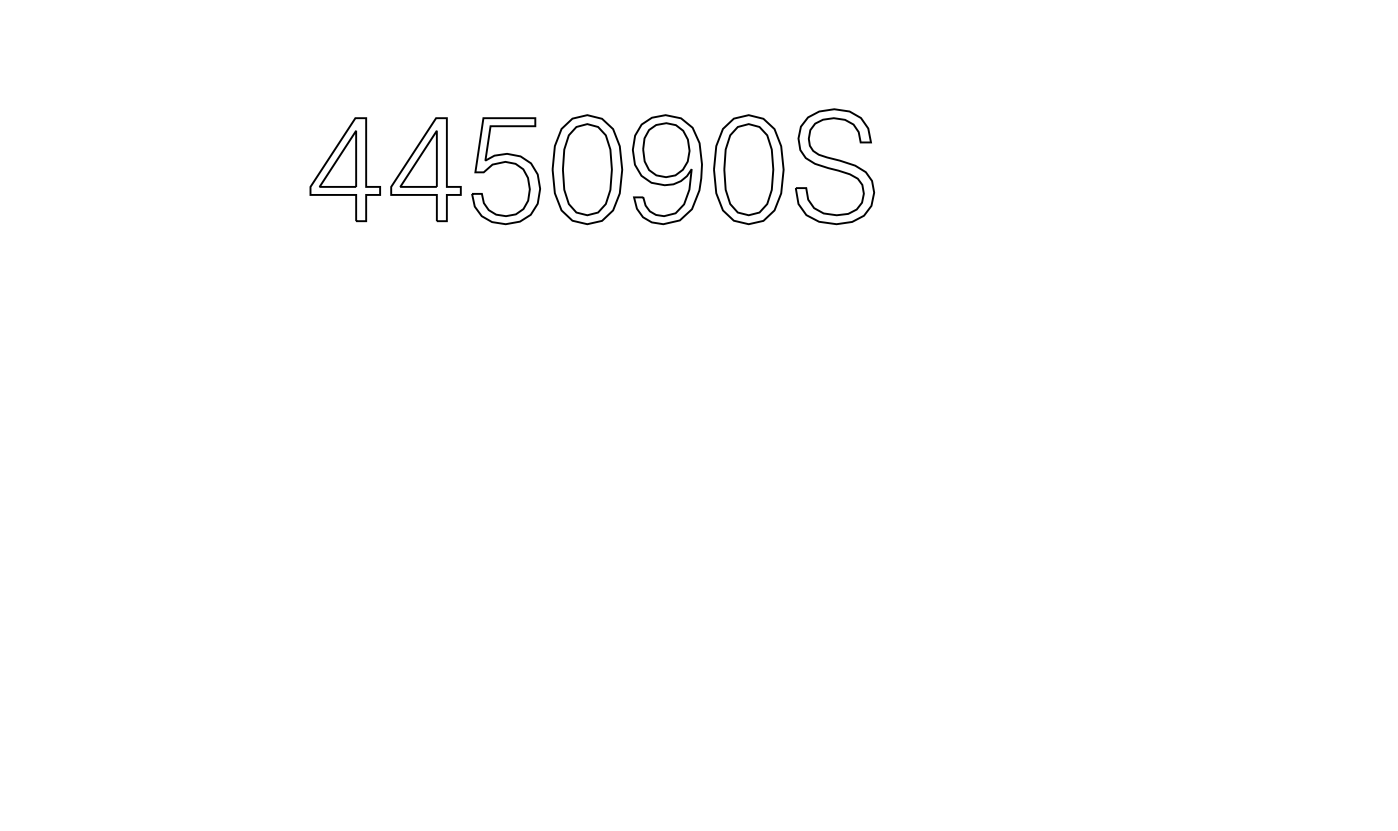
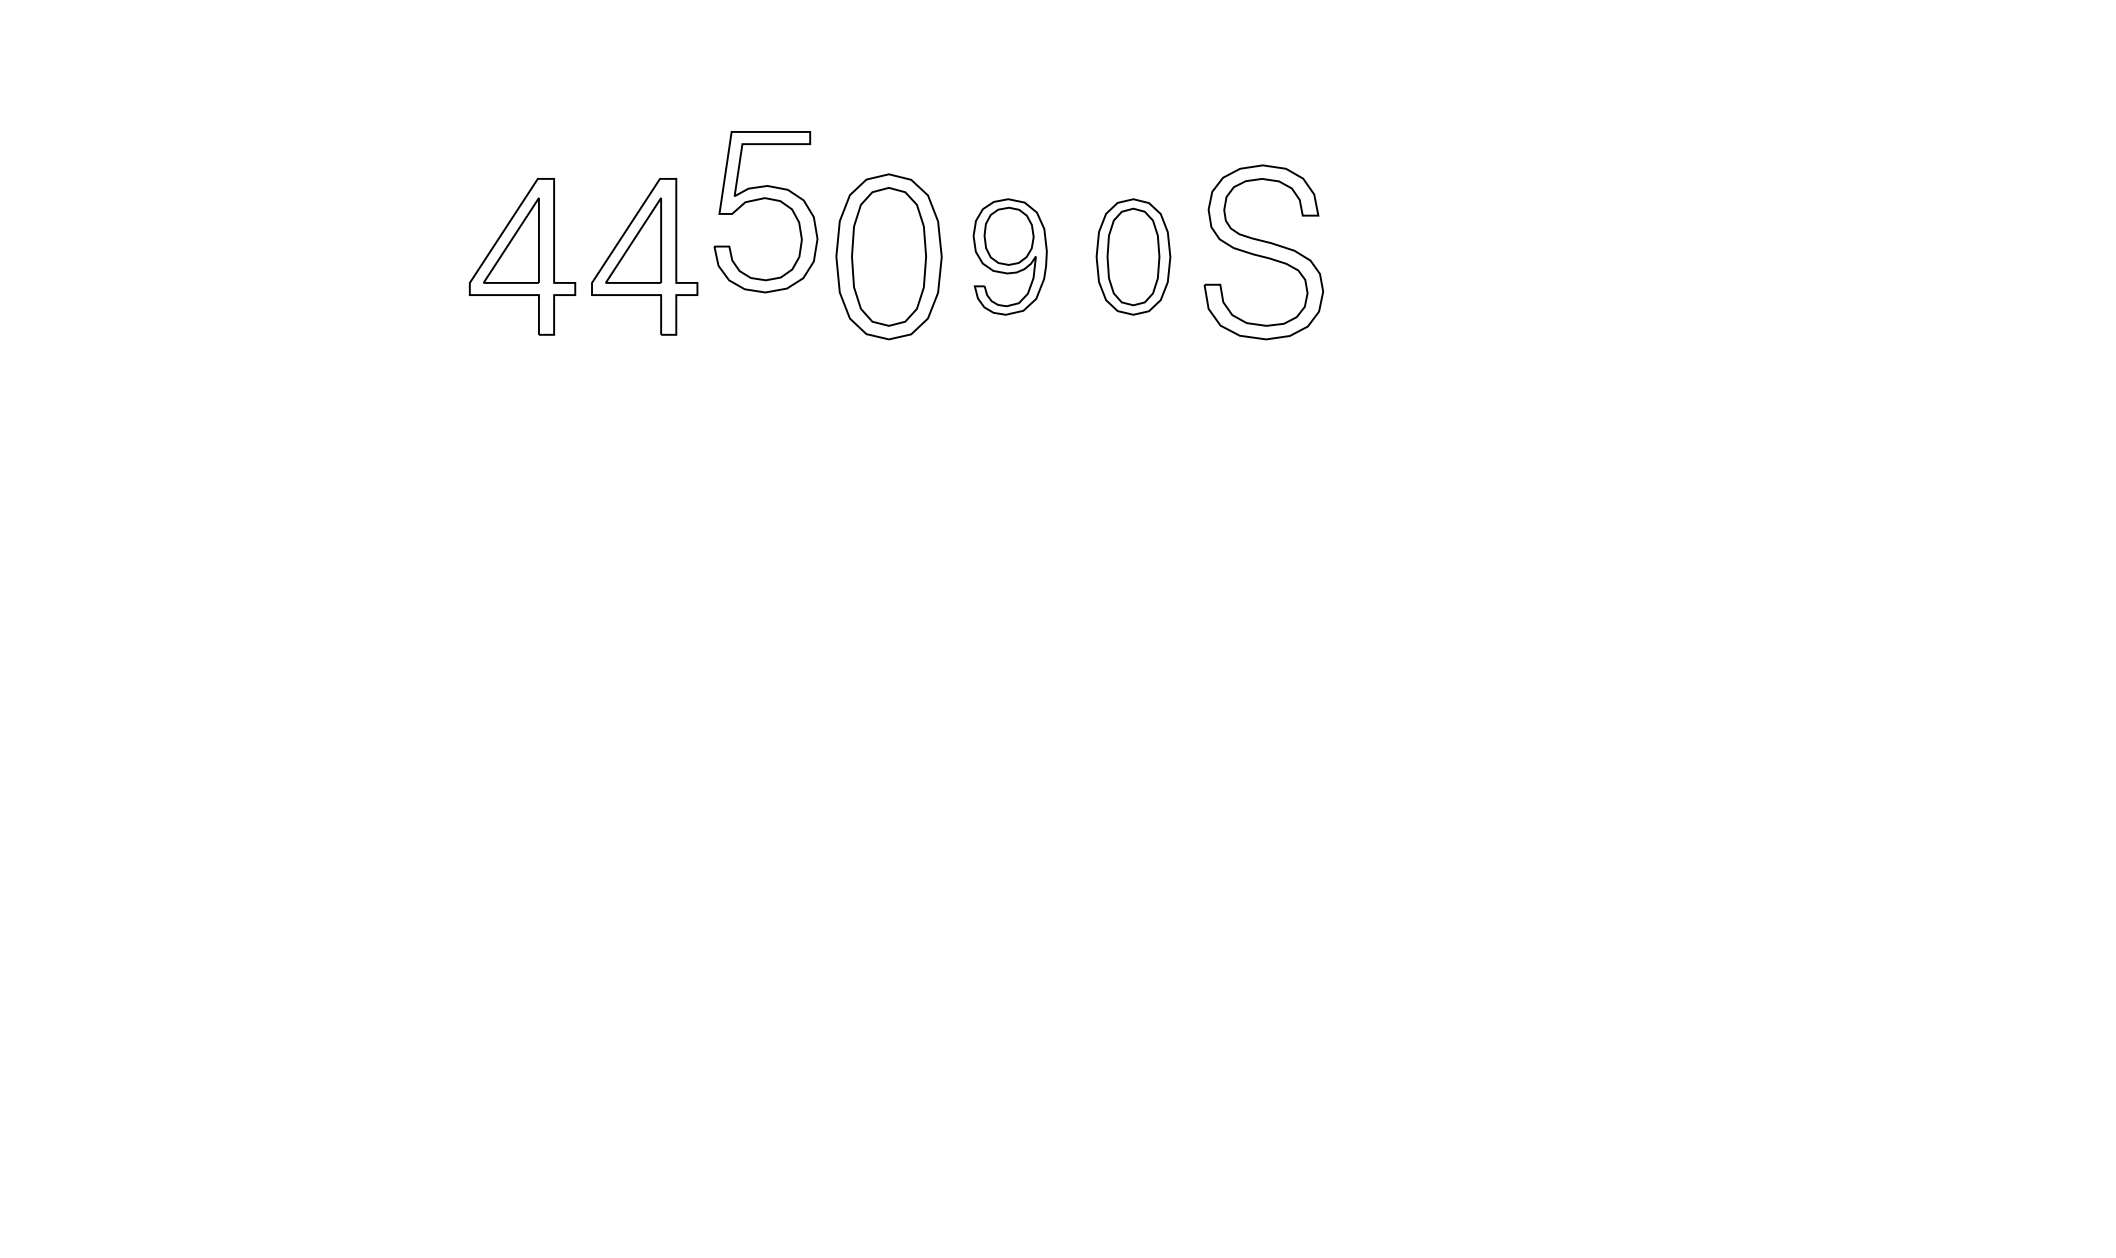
part: (503, 163) -> (762, 200), moved
part: (667, 169) -> (1010, 256), size x0.7
part: (748, 169) -> (1132, 256), size x0.7

